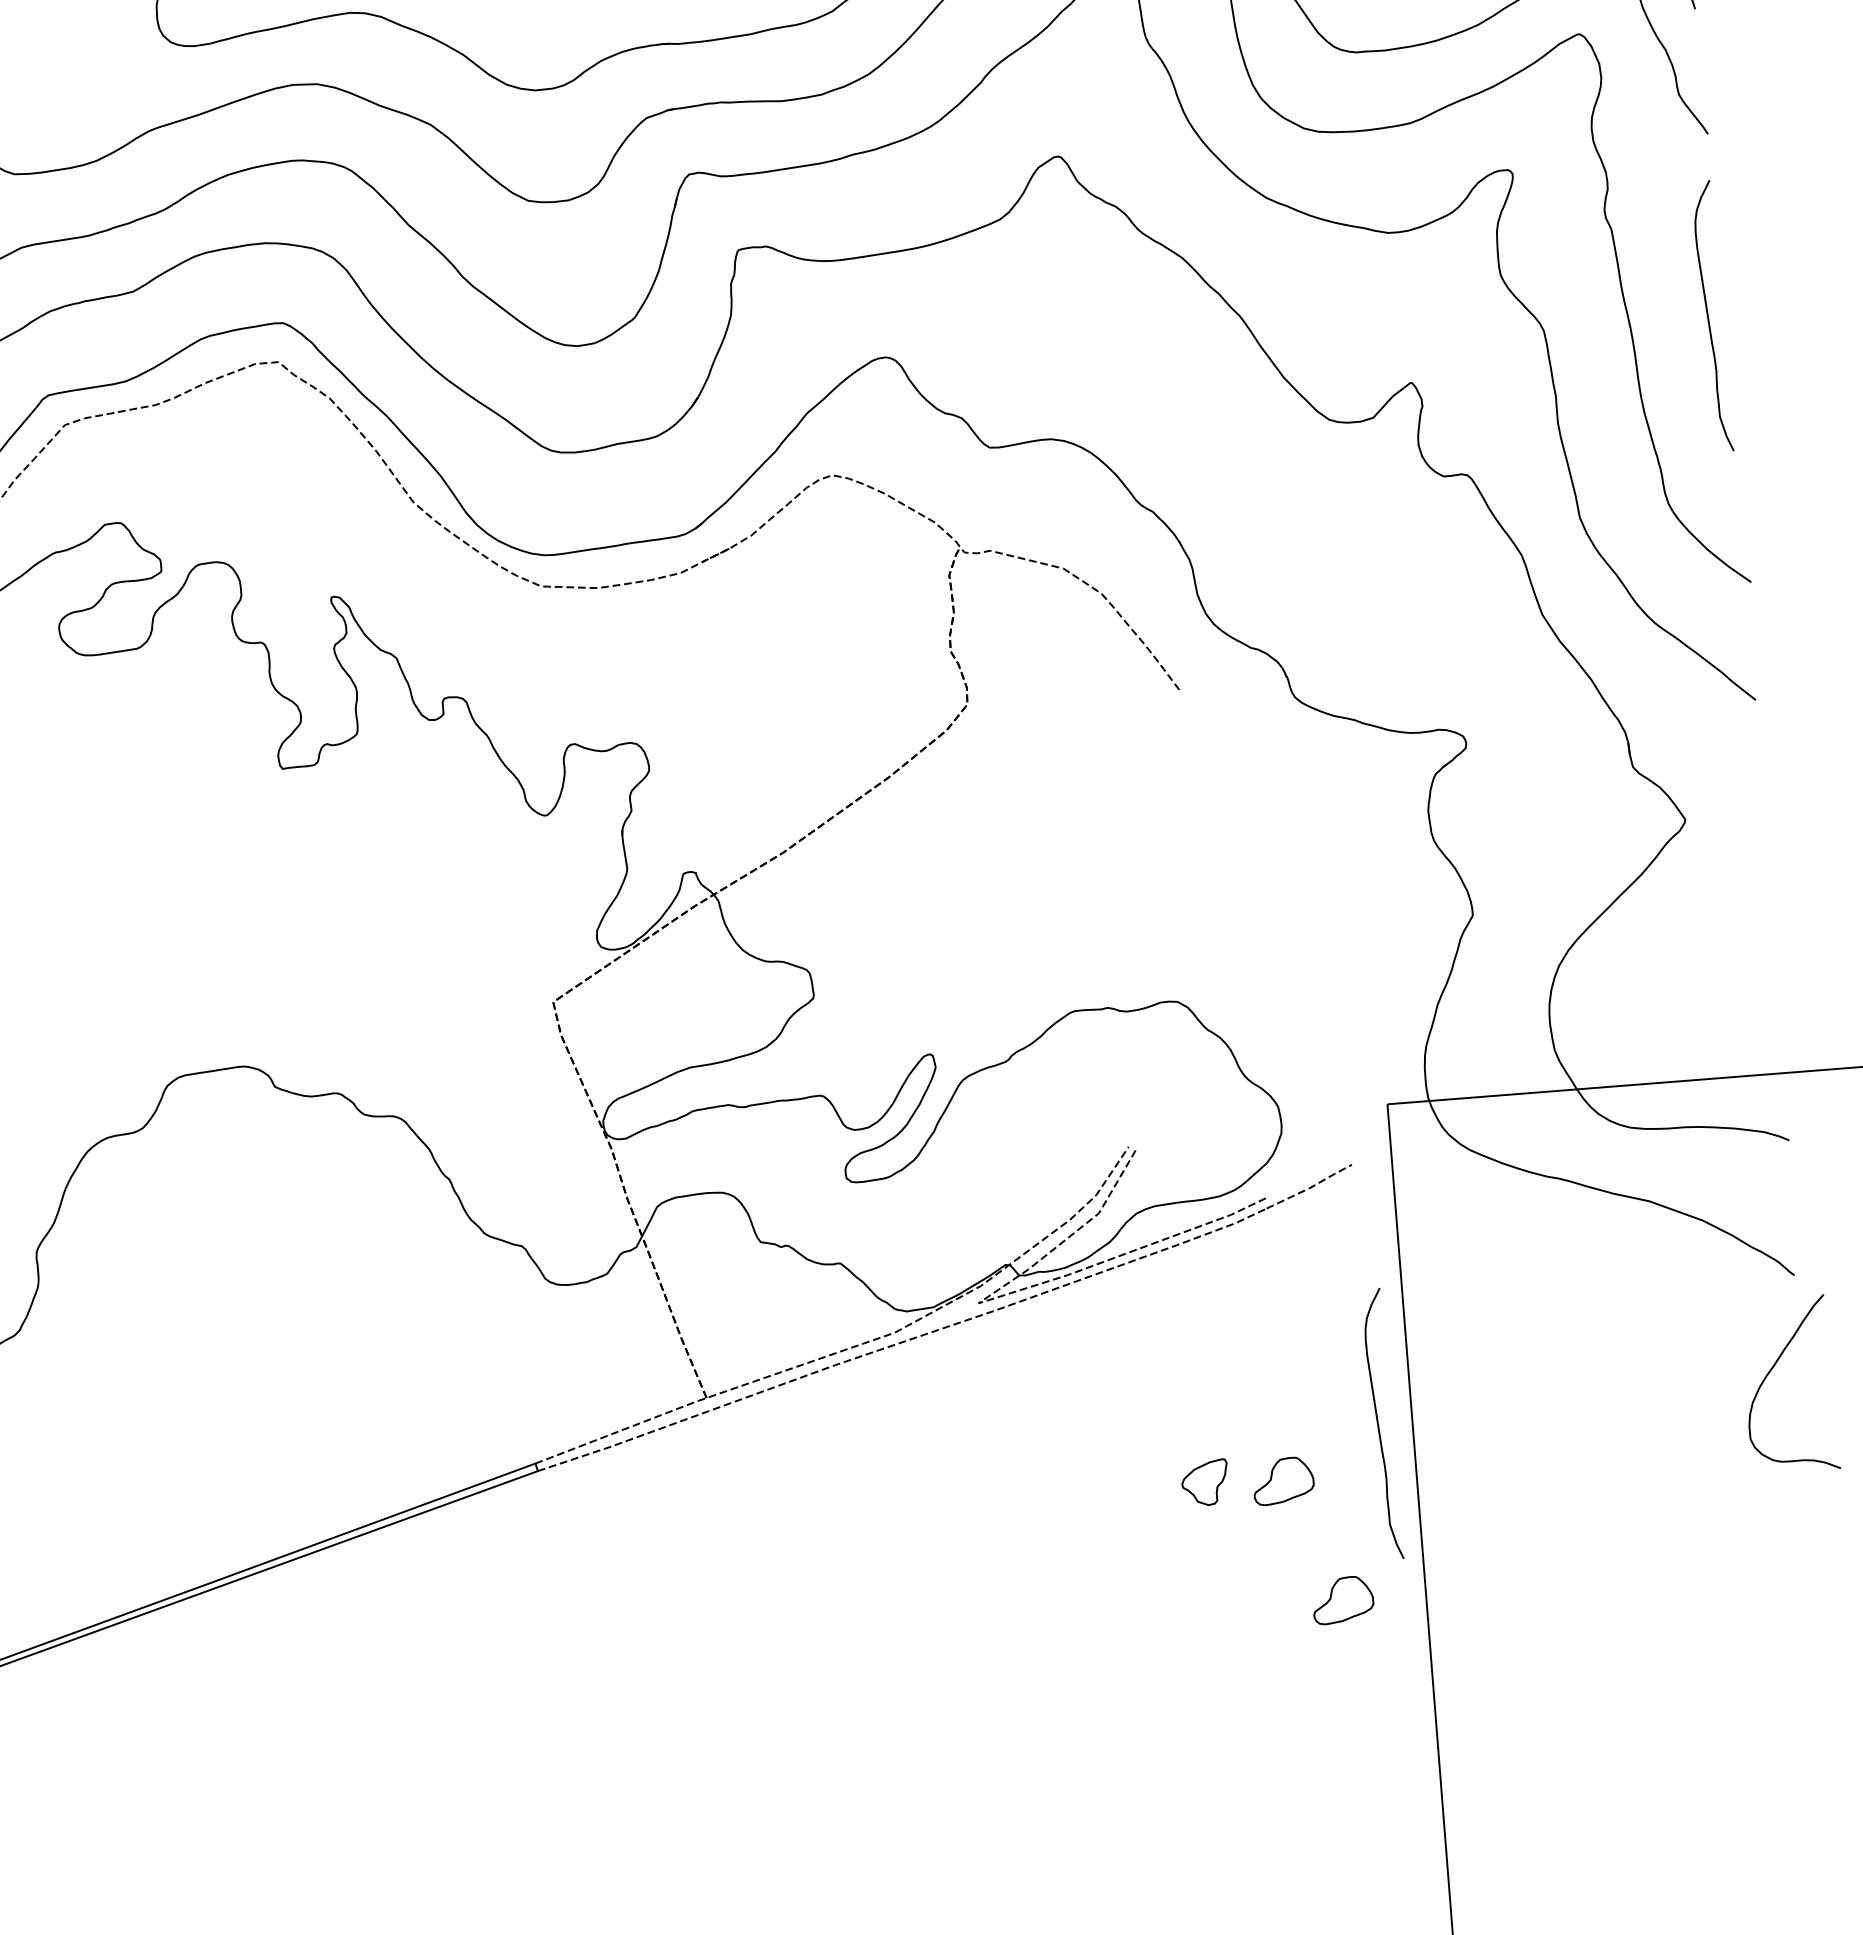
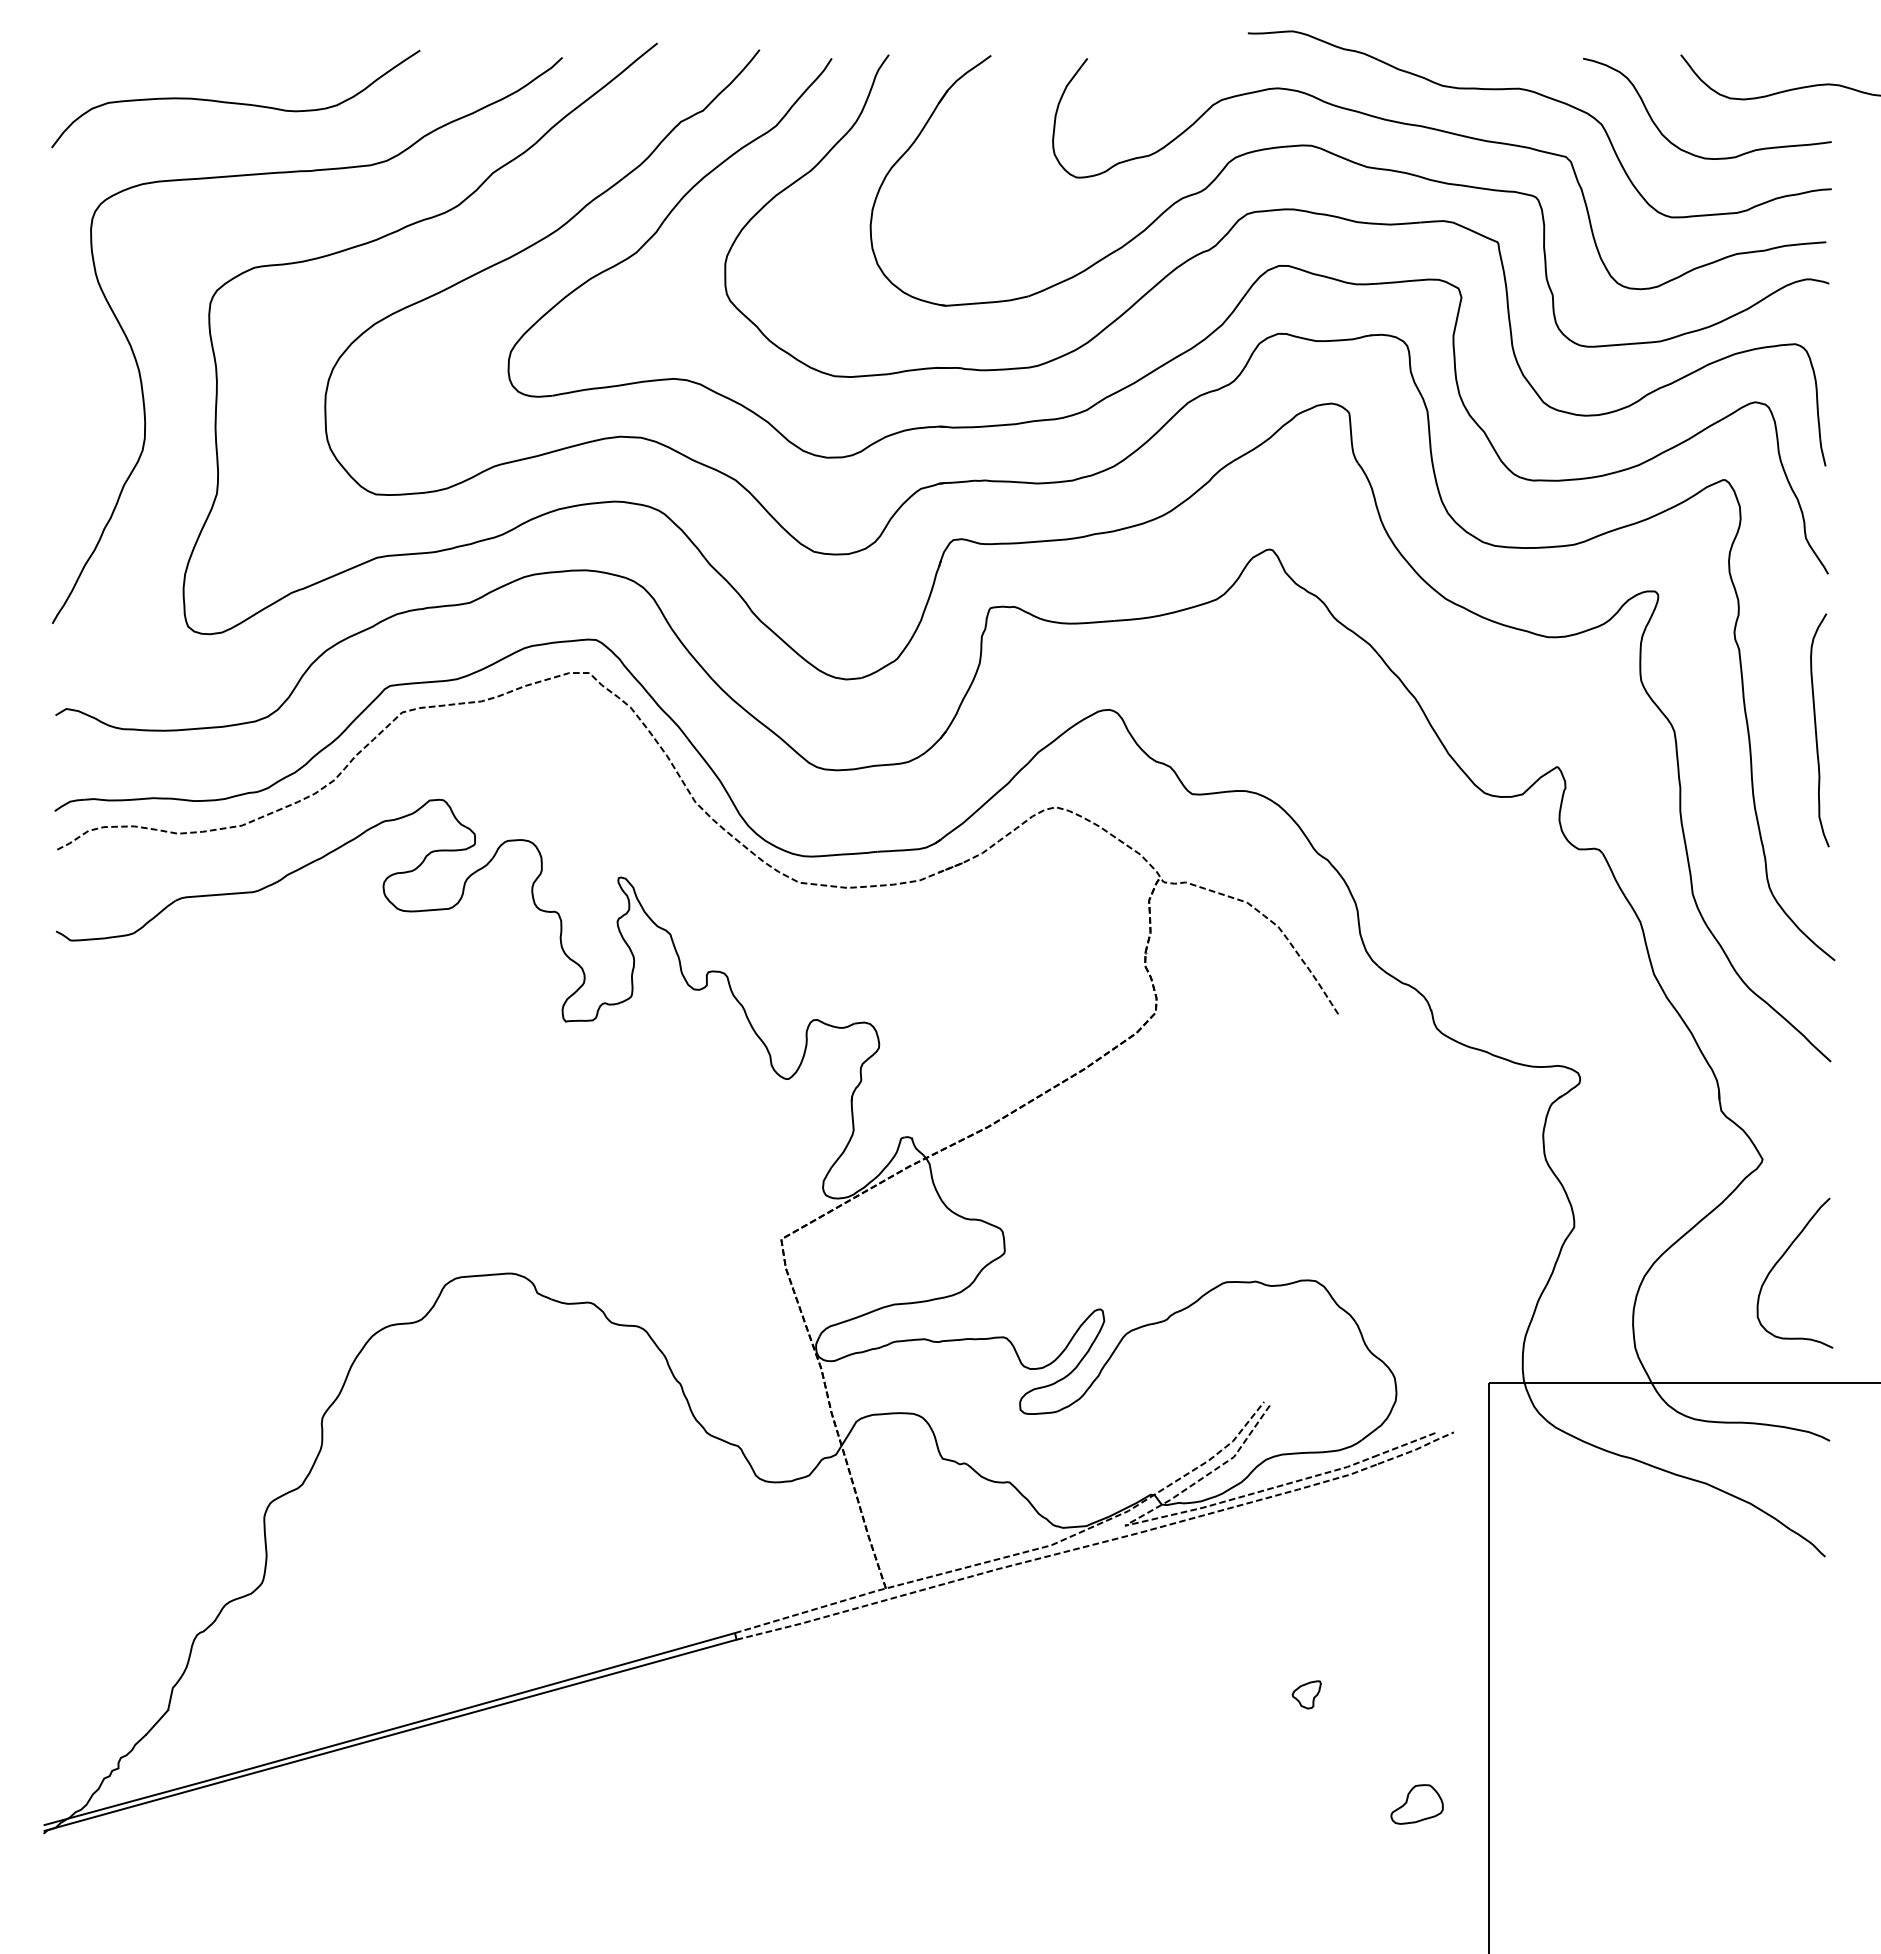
line: (1297, 1183) -> (1406, 1444), added
curve: (1770, 1372) -> (1779, 1261), moved
curve: (1378, 1424) -> (1459, 1656), removed
part: (1282, 1481) -> (1373, 1698), removed
part: (1204, 1482) -> (1306, 1694), size x0.71

